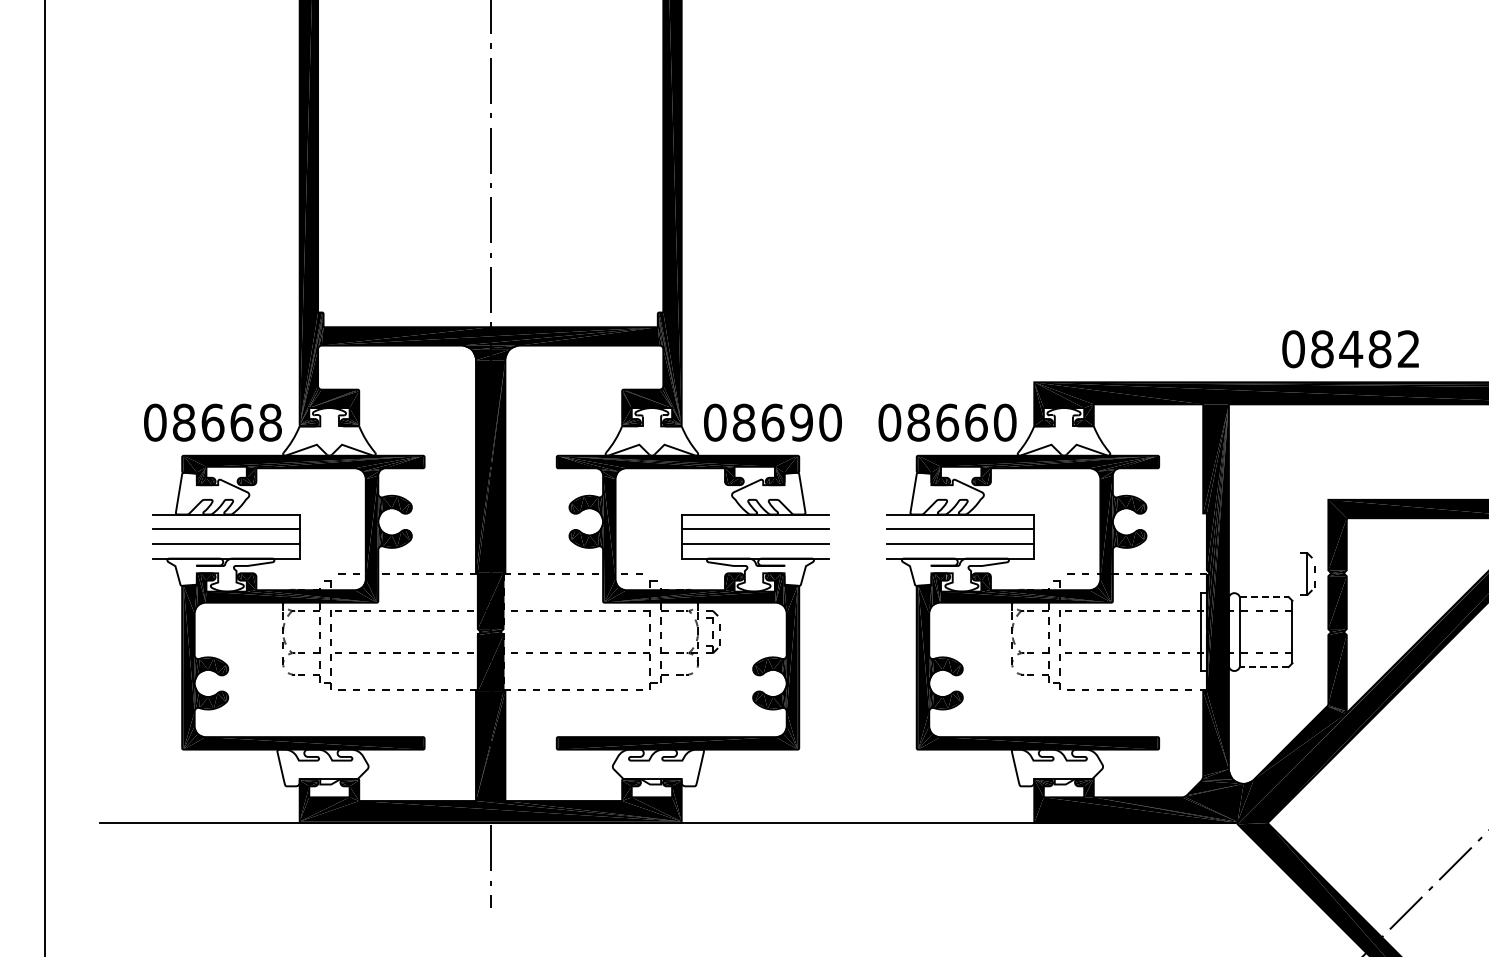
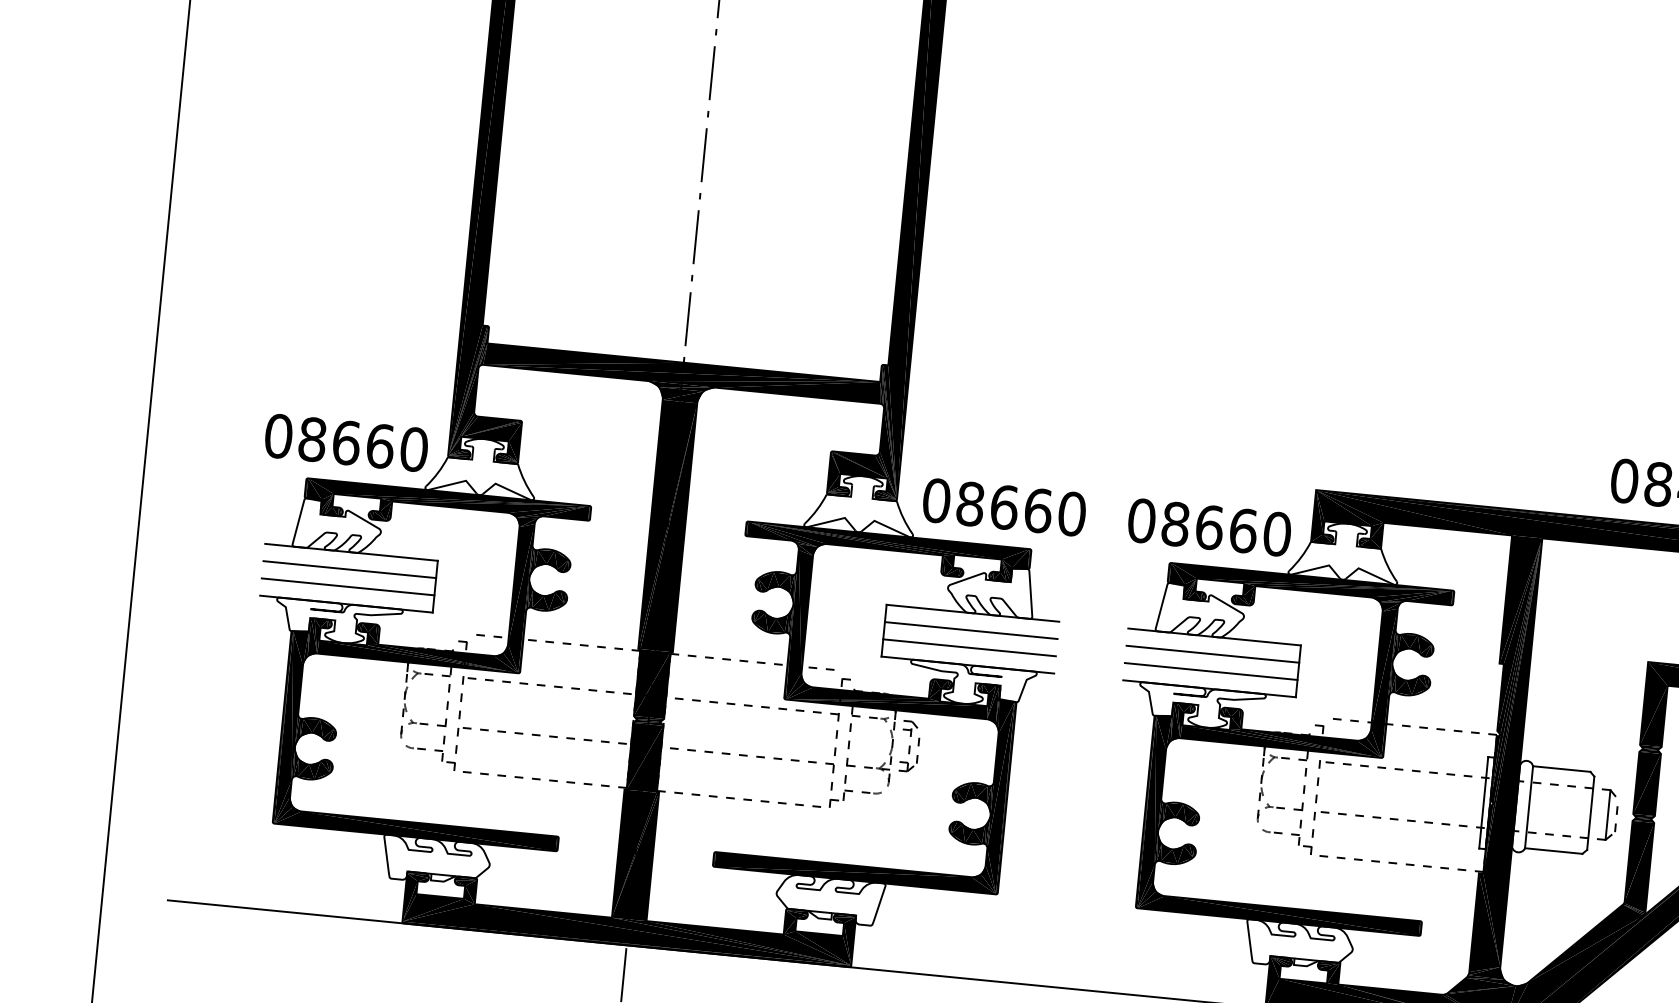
text: (270, 422) -> (414, 449), 08668 -> 08660
text: (801, 422) -> (1038, 510), 08690 -> 08660
part: (1307, 573) -> (1608, 814), moved
line: (1264, 597) -> (1561, 769), dashed -> solid
line: (1263, 666) -> (1552, 850), dashed -> solid

